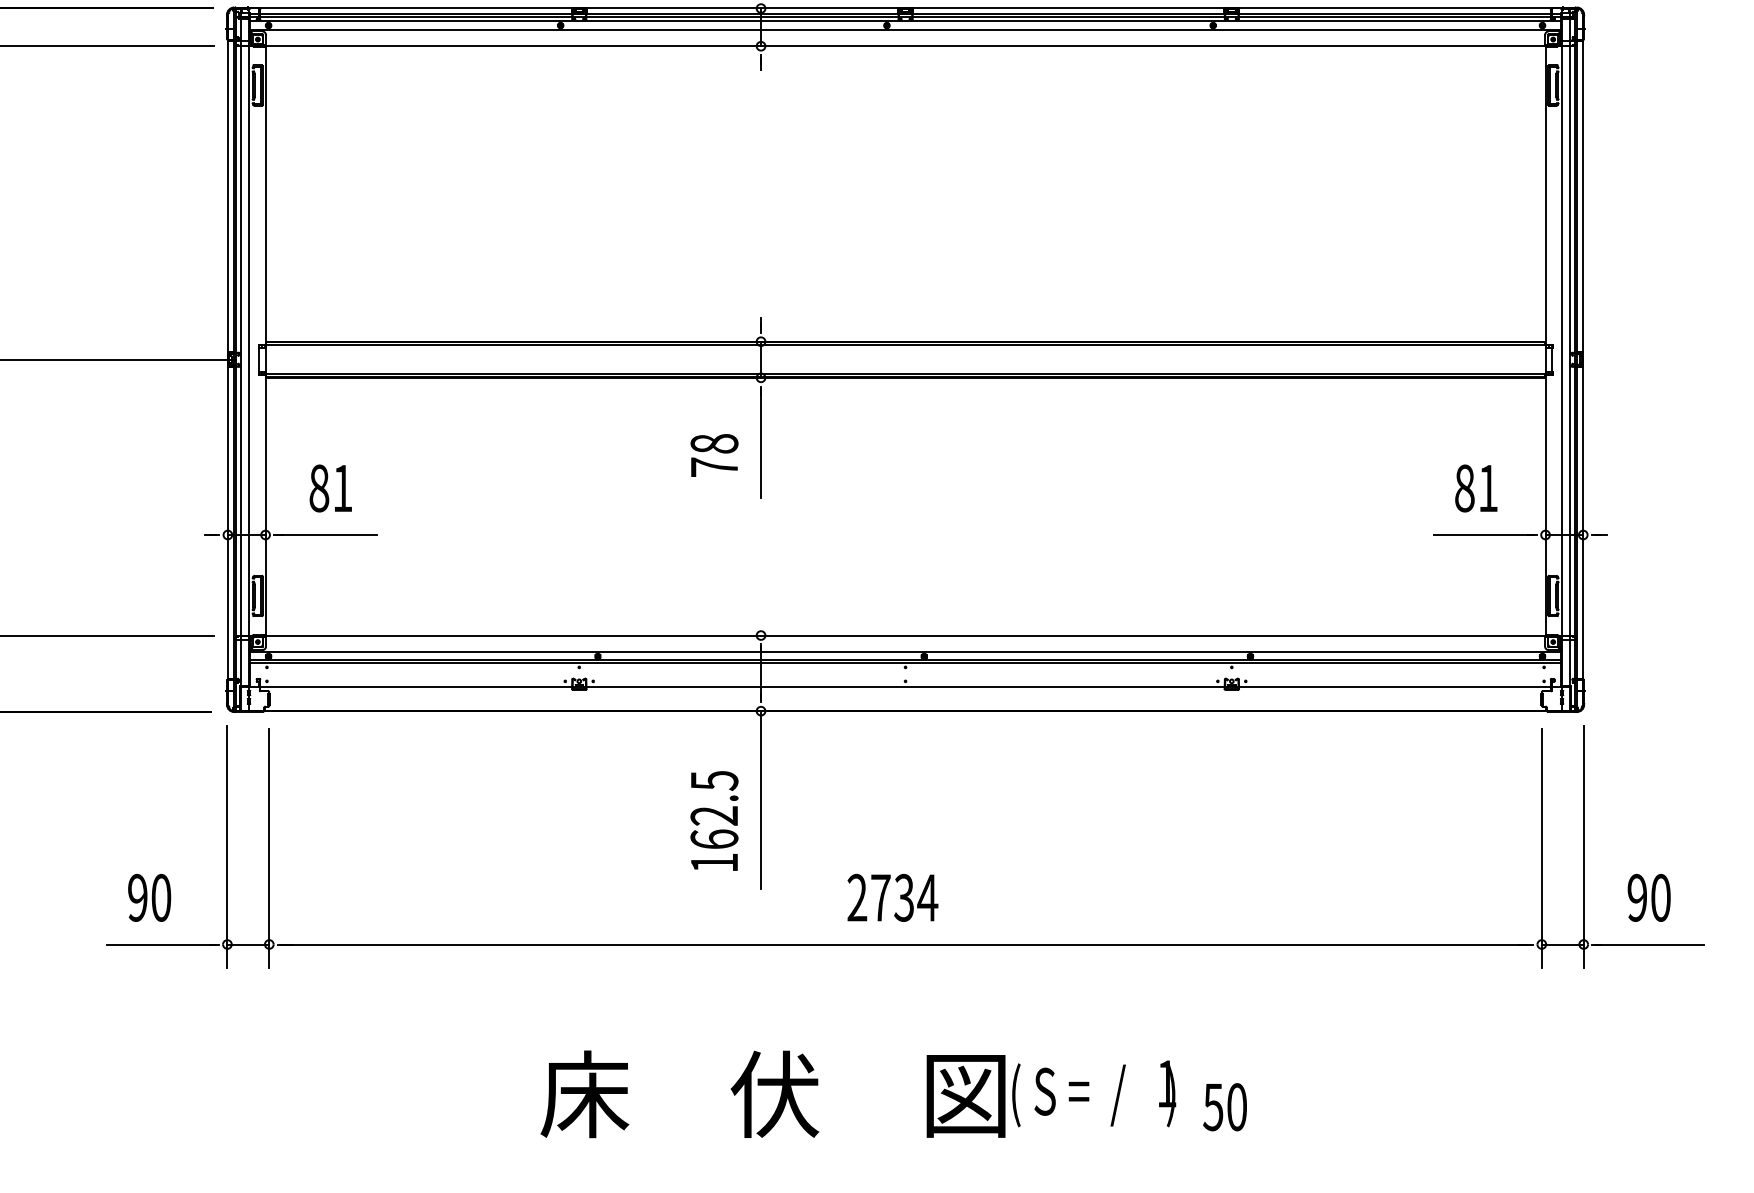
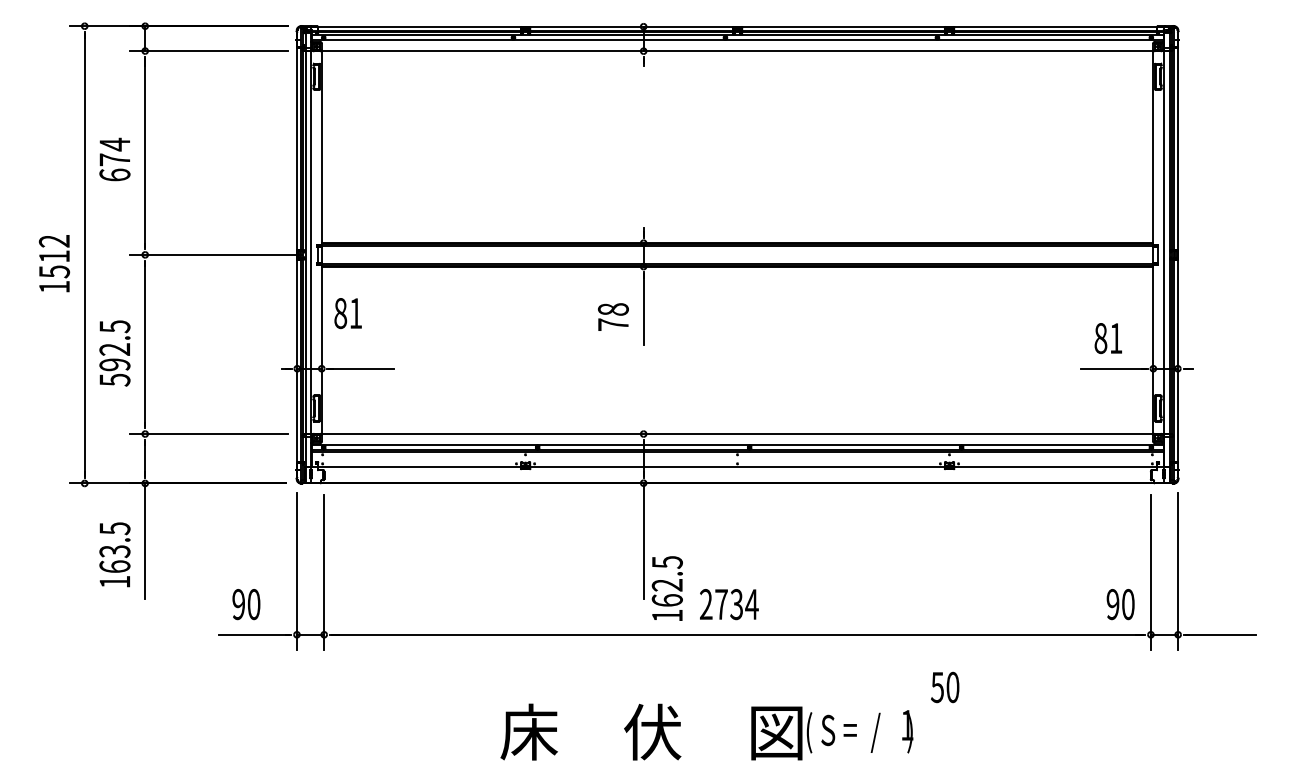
text: (329, 488) -> (347, 313), moved
text: (713, 820) -> (666, 588), moved
text: (1648, 897) -> (1120, 604), moved
text: (1225, 1107) -> (945, 687), moved

